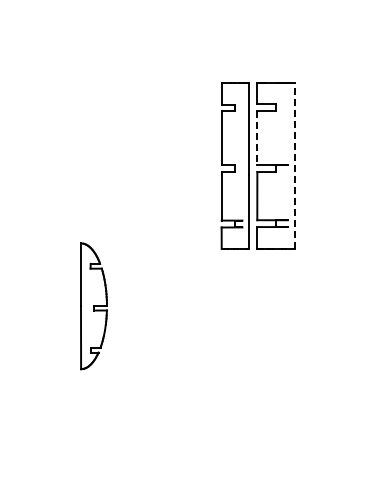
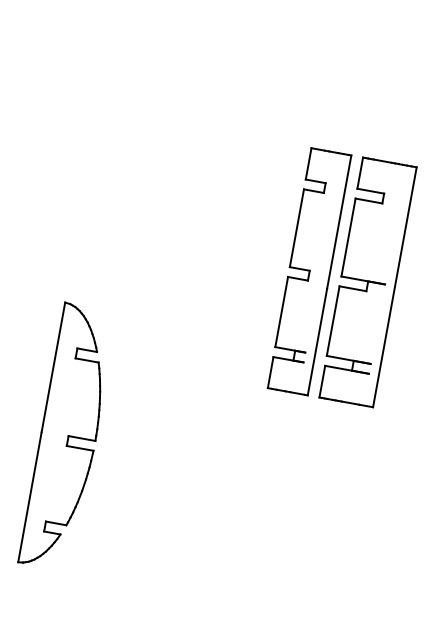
line: (257, 138) -> (348, 237), dashed -> solid
line: (294, 165) -> (394, 286), dashed -> solid
part: (93, 306) -> (67, 437), size x1.43

